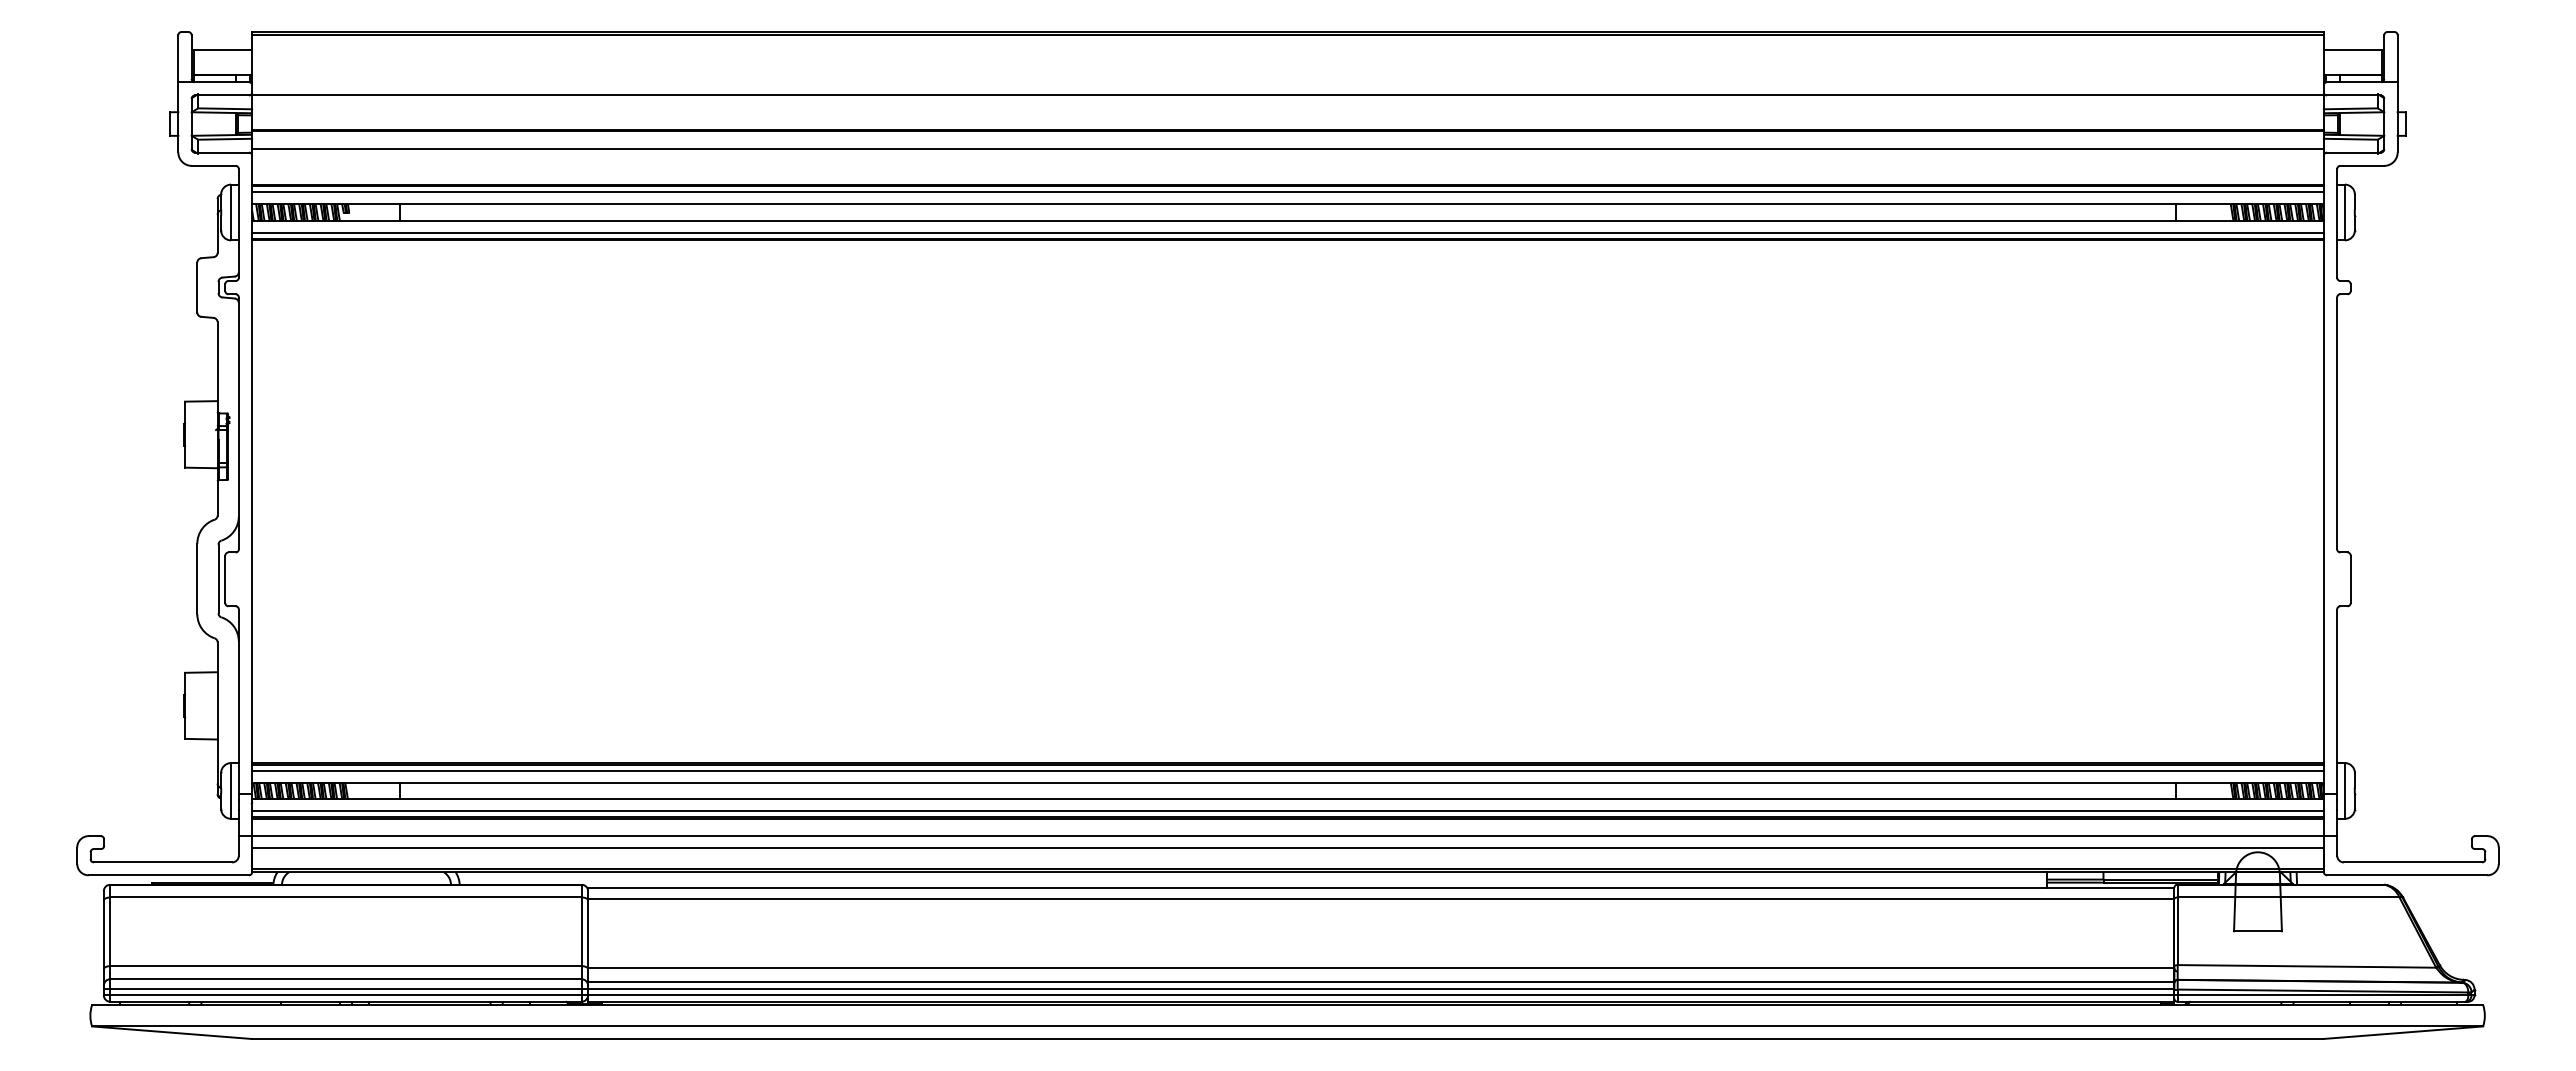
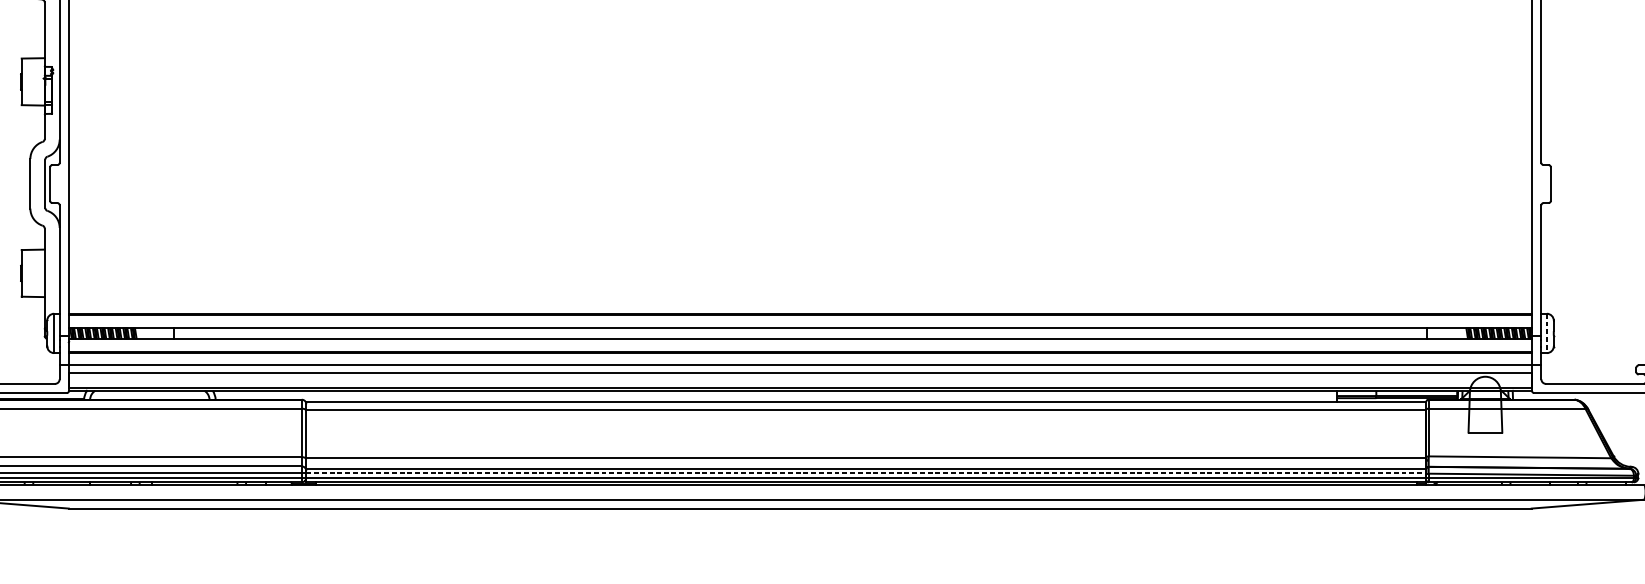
line: (1287, 770) -> (800, 319), removed
line: (2344, 790) -> (1546, 333), solid -> dashed
line: (1287, 811) -> (800, 347), removed
line: (1381, 988) -> (866, 472), solid -> dashed

